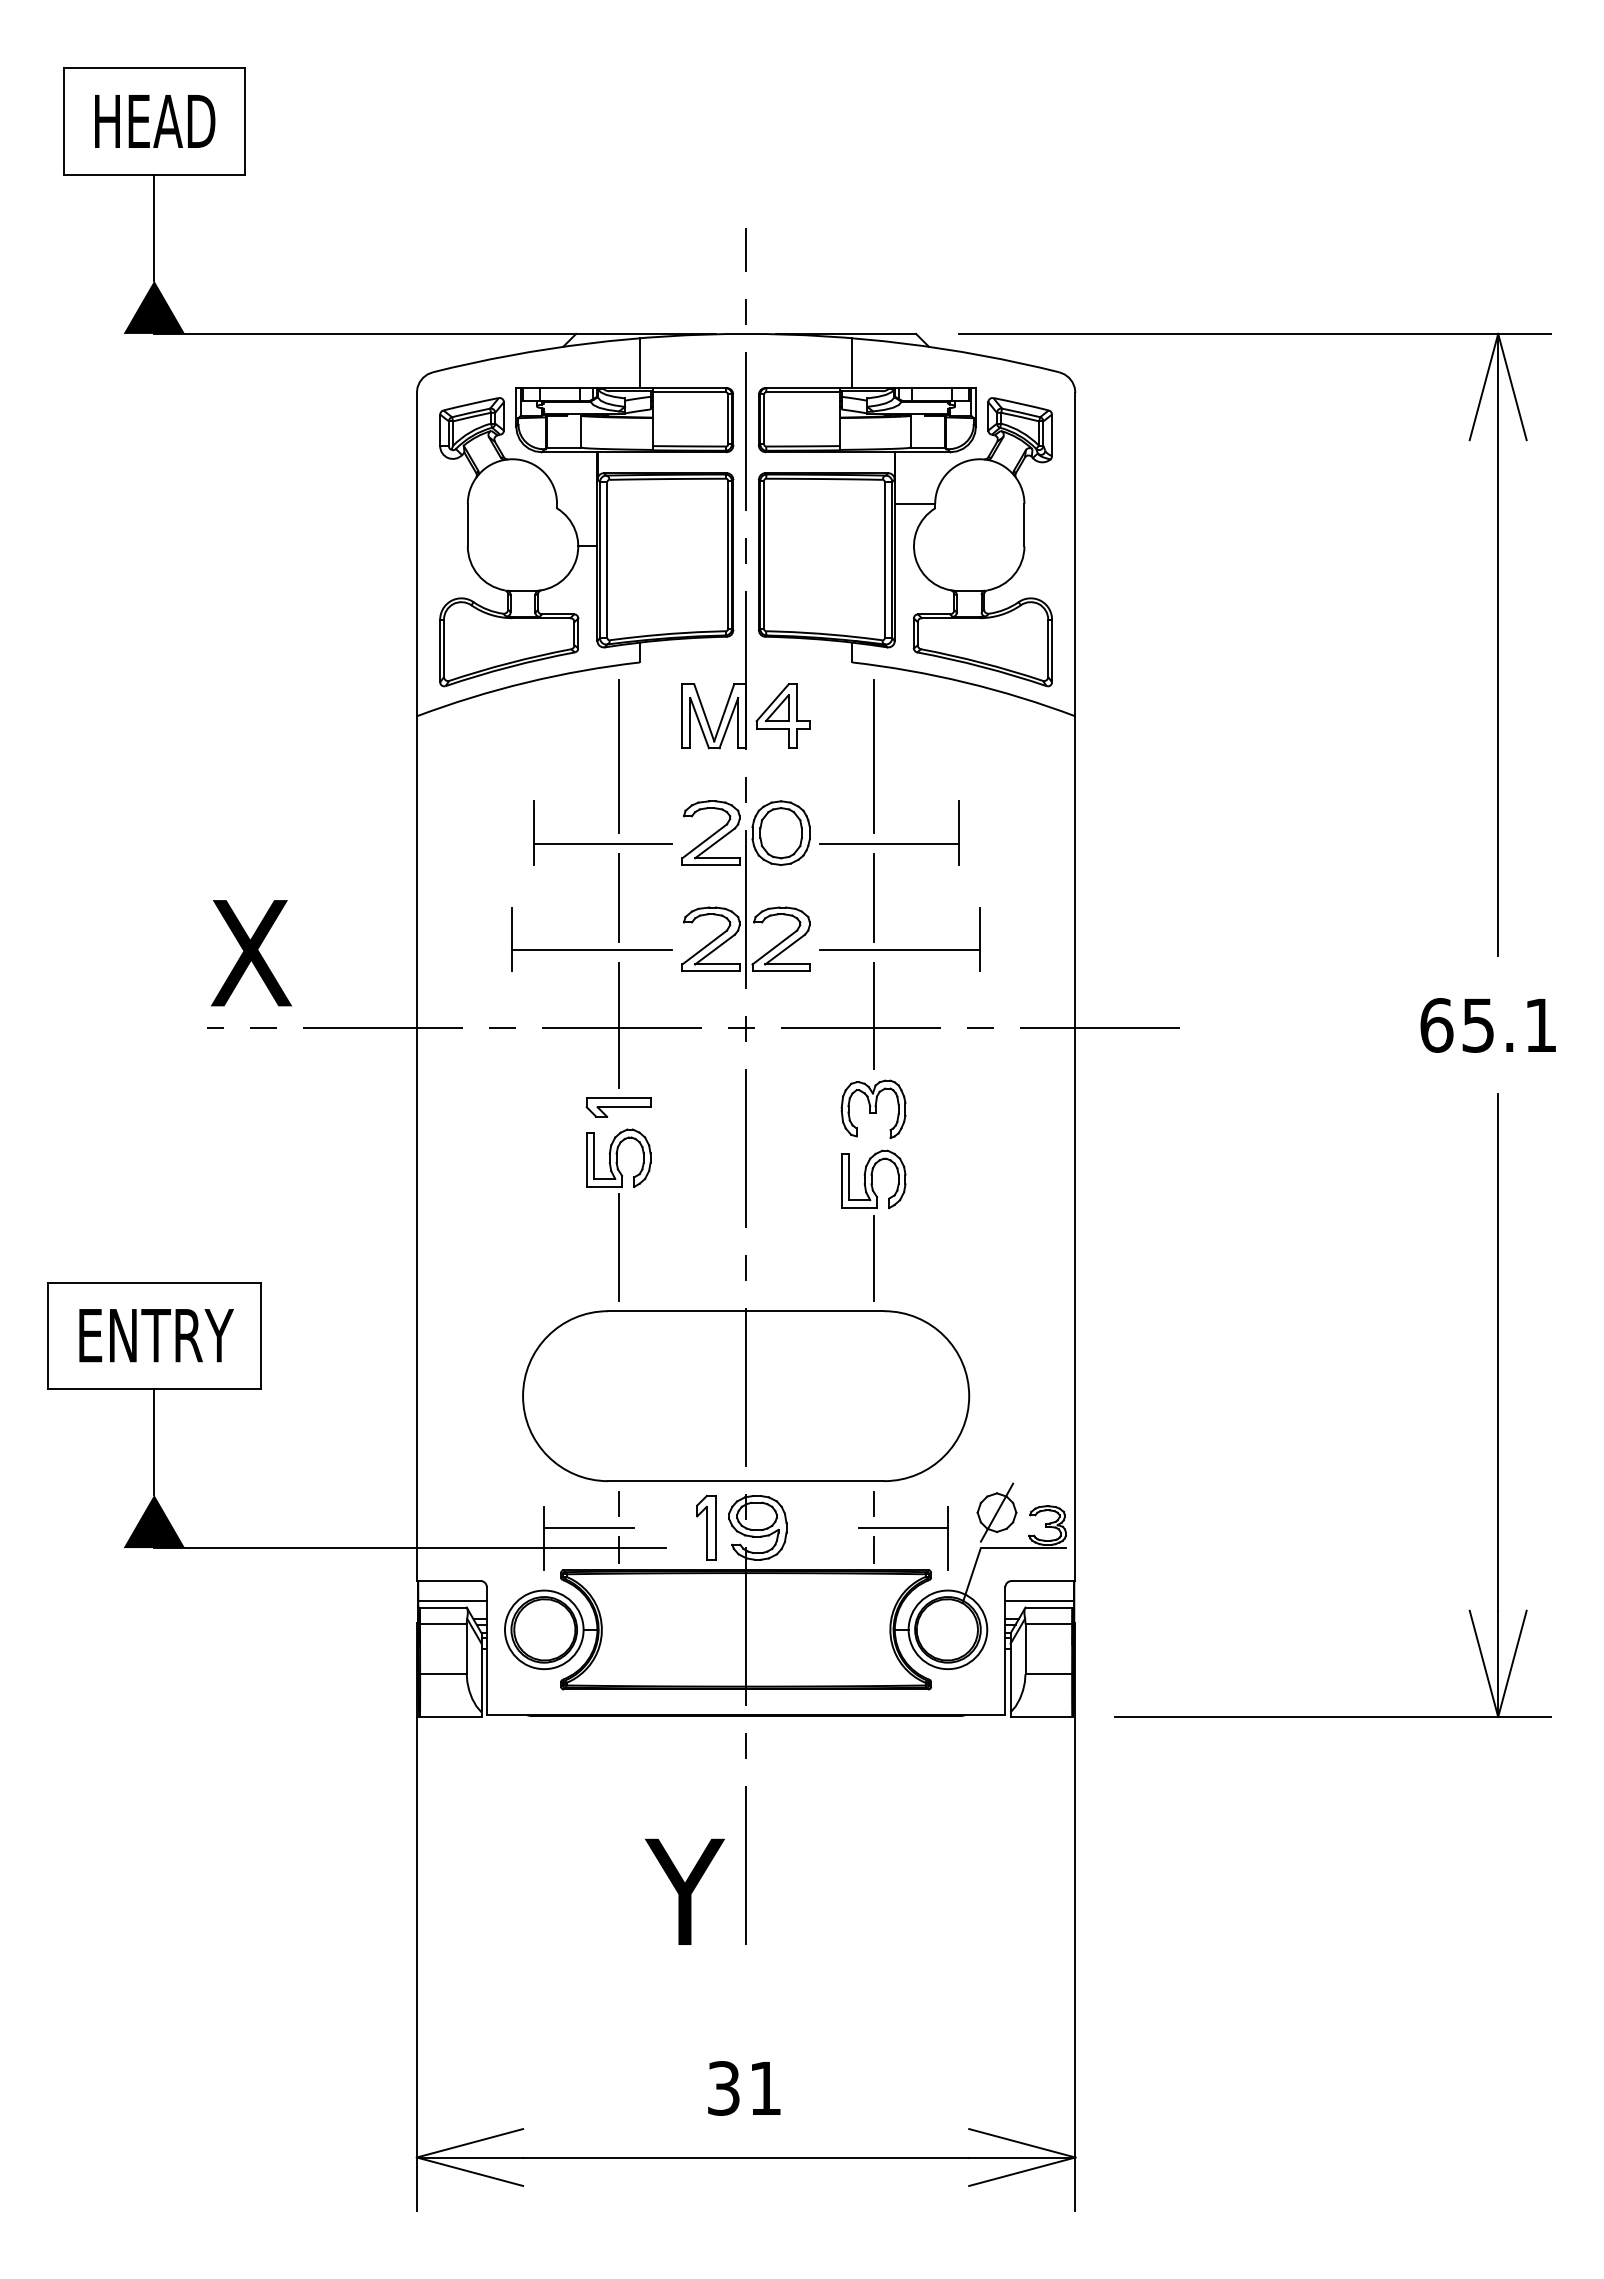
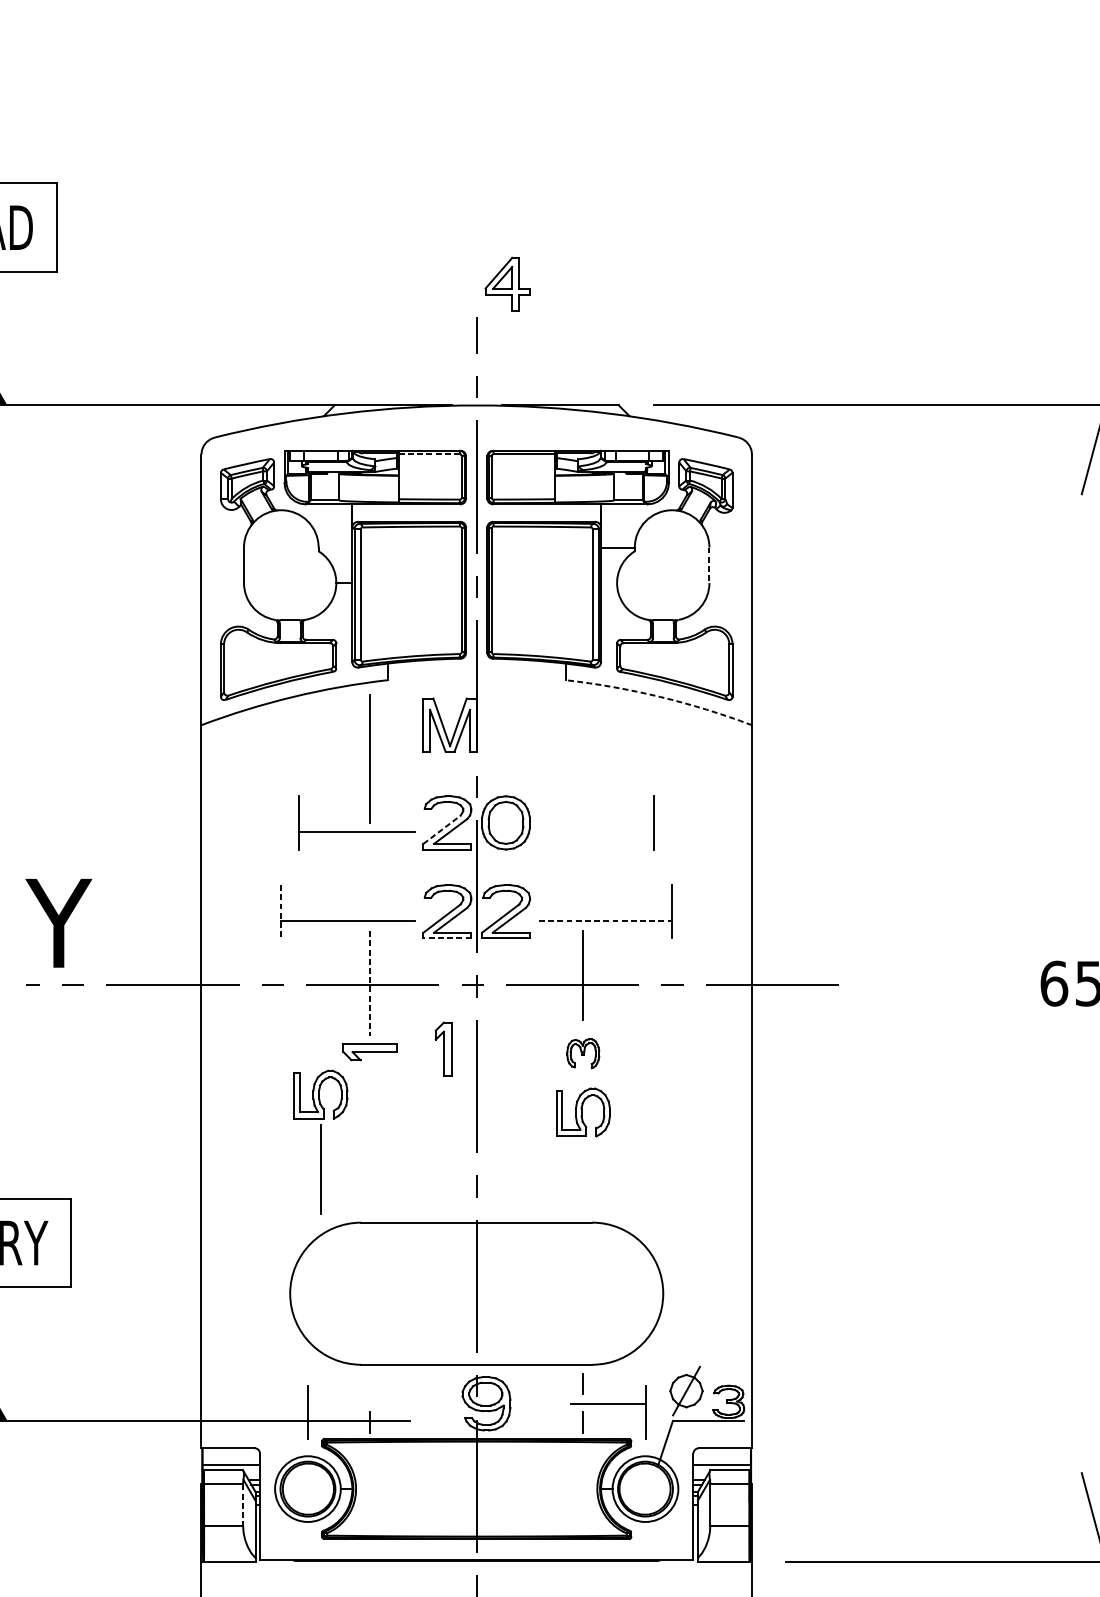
line: (639, 363) -> (387, 430), removed
line: (852, 363) -> (565, 430), removed
line: (689, 392) -> (429, 454), solid -> dashed
line: (1024, 525) -> (709, 565), solid -> dashed
arc: (965, 682) -> (660, 696), solid -> dashed
part: (782, 715) -> (507, 283), moved
line: (873, 756) -> (583, 758), removed
line: (705, 841) -> (442, 829), solid -> dashed
line: (889, 843) -> (596, 831), removed
line: (618, 897) -> (370, 876), removed
line: (873, 897) -> (583, 876), removed
line: (512, 939) -> (281, 911), solid -> dashed
line: (900, 950) -> (605, 921), solid -> dashed
text: (248, 953) -> (60, 923), X -> Y
line: (711, 971) -> (447, 938), solid -> dashed
line: (618, 1025) -> (370, 983), solid -> dashed
part: (873, 1108) -> (583, 1053), size x0.6
part: (618, 1214) -> (320, 1141), moved
line: (873, 1257) -> (583, 1177), removed
line: (618, 1503) -> (370, 1383), removed
line: (588, 1527) -> (344, 1403), removed
part: (706, 1527) -> (443, 1048), moved
line: (466, 1649) -> (242, 1505), solid -> dashed

